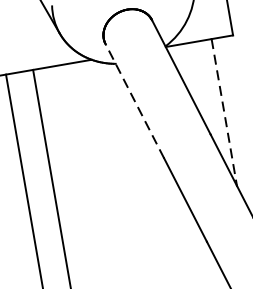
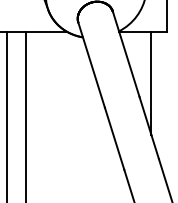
line: (134, 101) -> (91, 65), dashed -> solid
line: (224, 112) -> (151, 83), dashed -> solid

